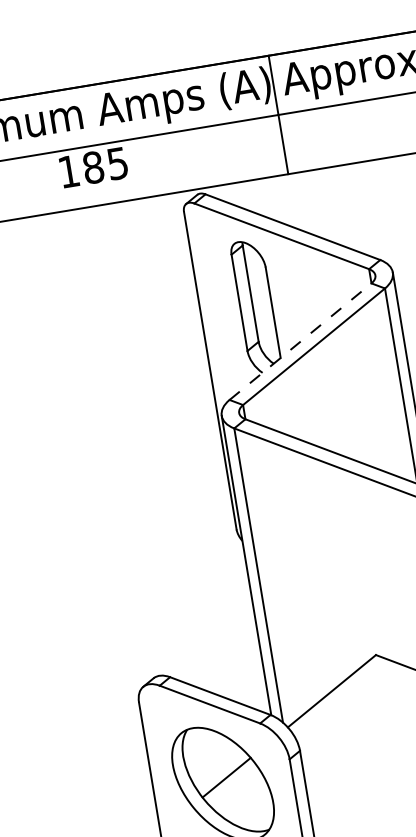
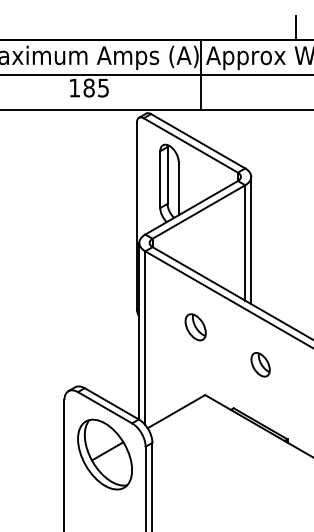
line: (301, 340) -> (192, 207), dashed -> solid
part: (340, 543) -> (195, 327), added

